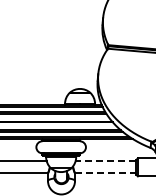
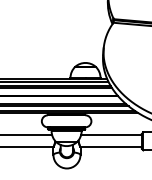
line: (105, 161) -> (110, 135), dashed -> solid
line: (105, 173) -> (110, 147), dashed -> solid

